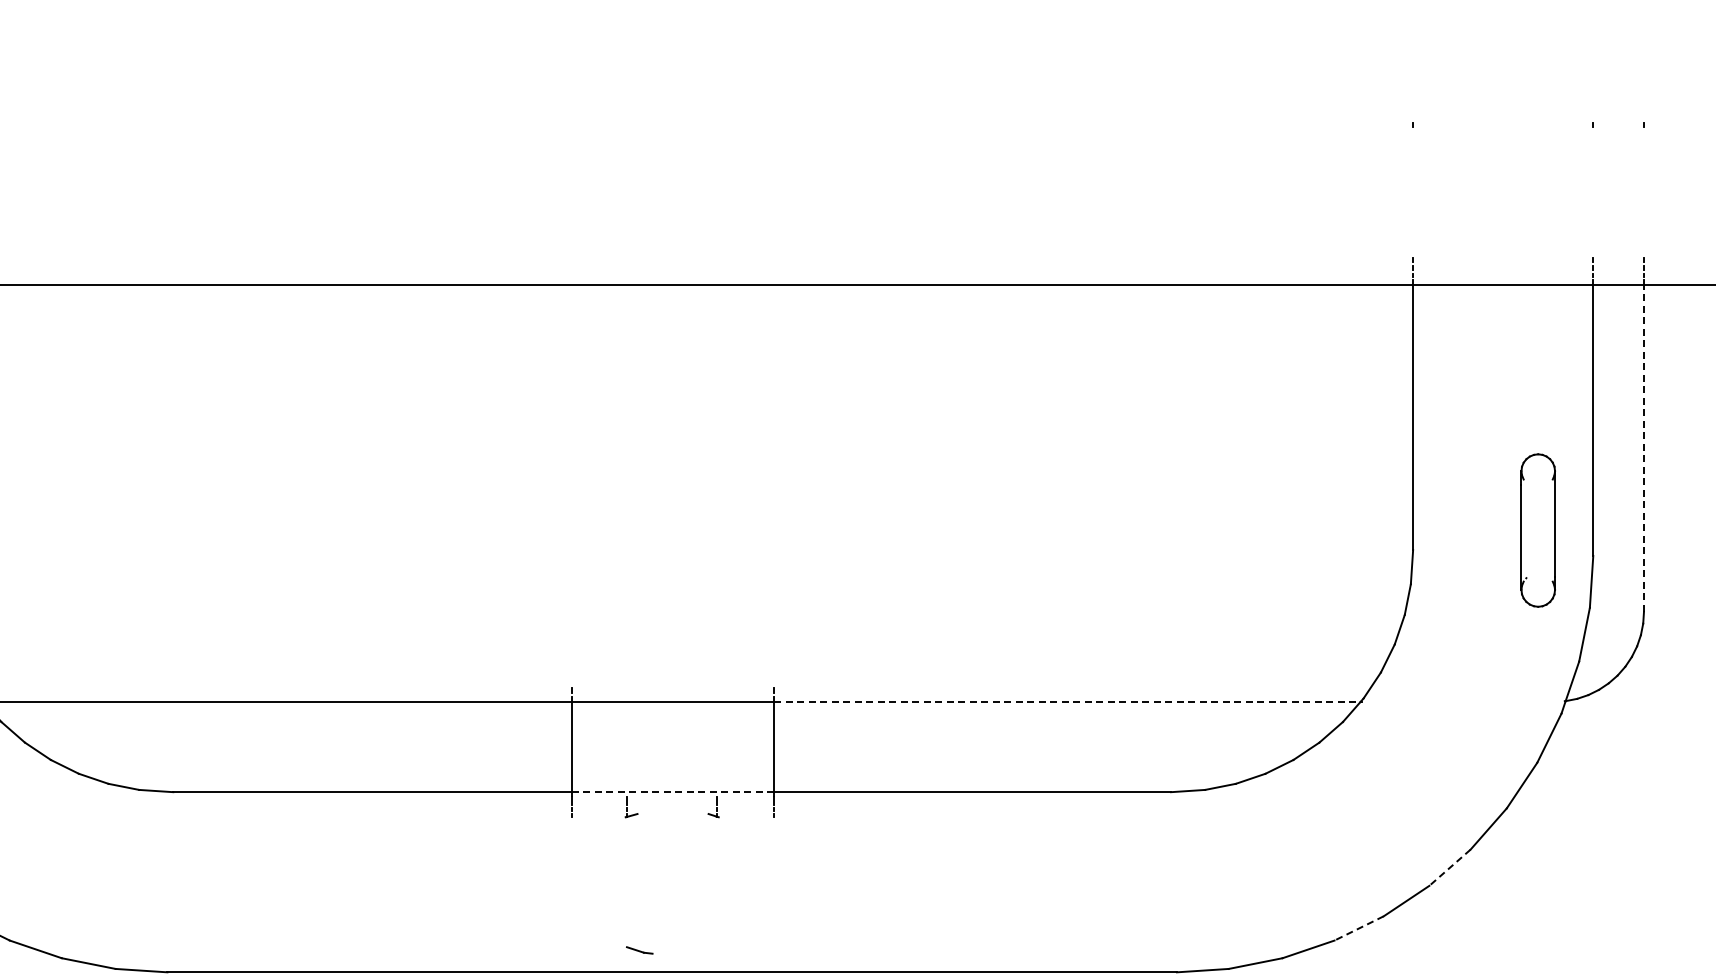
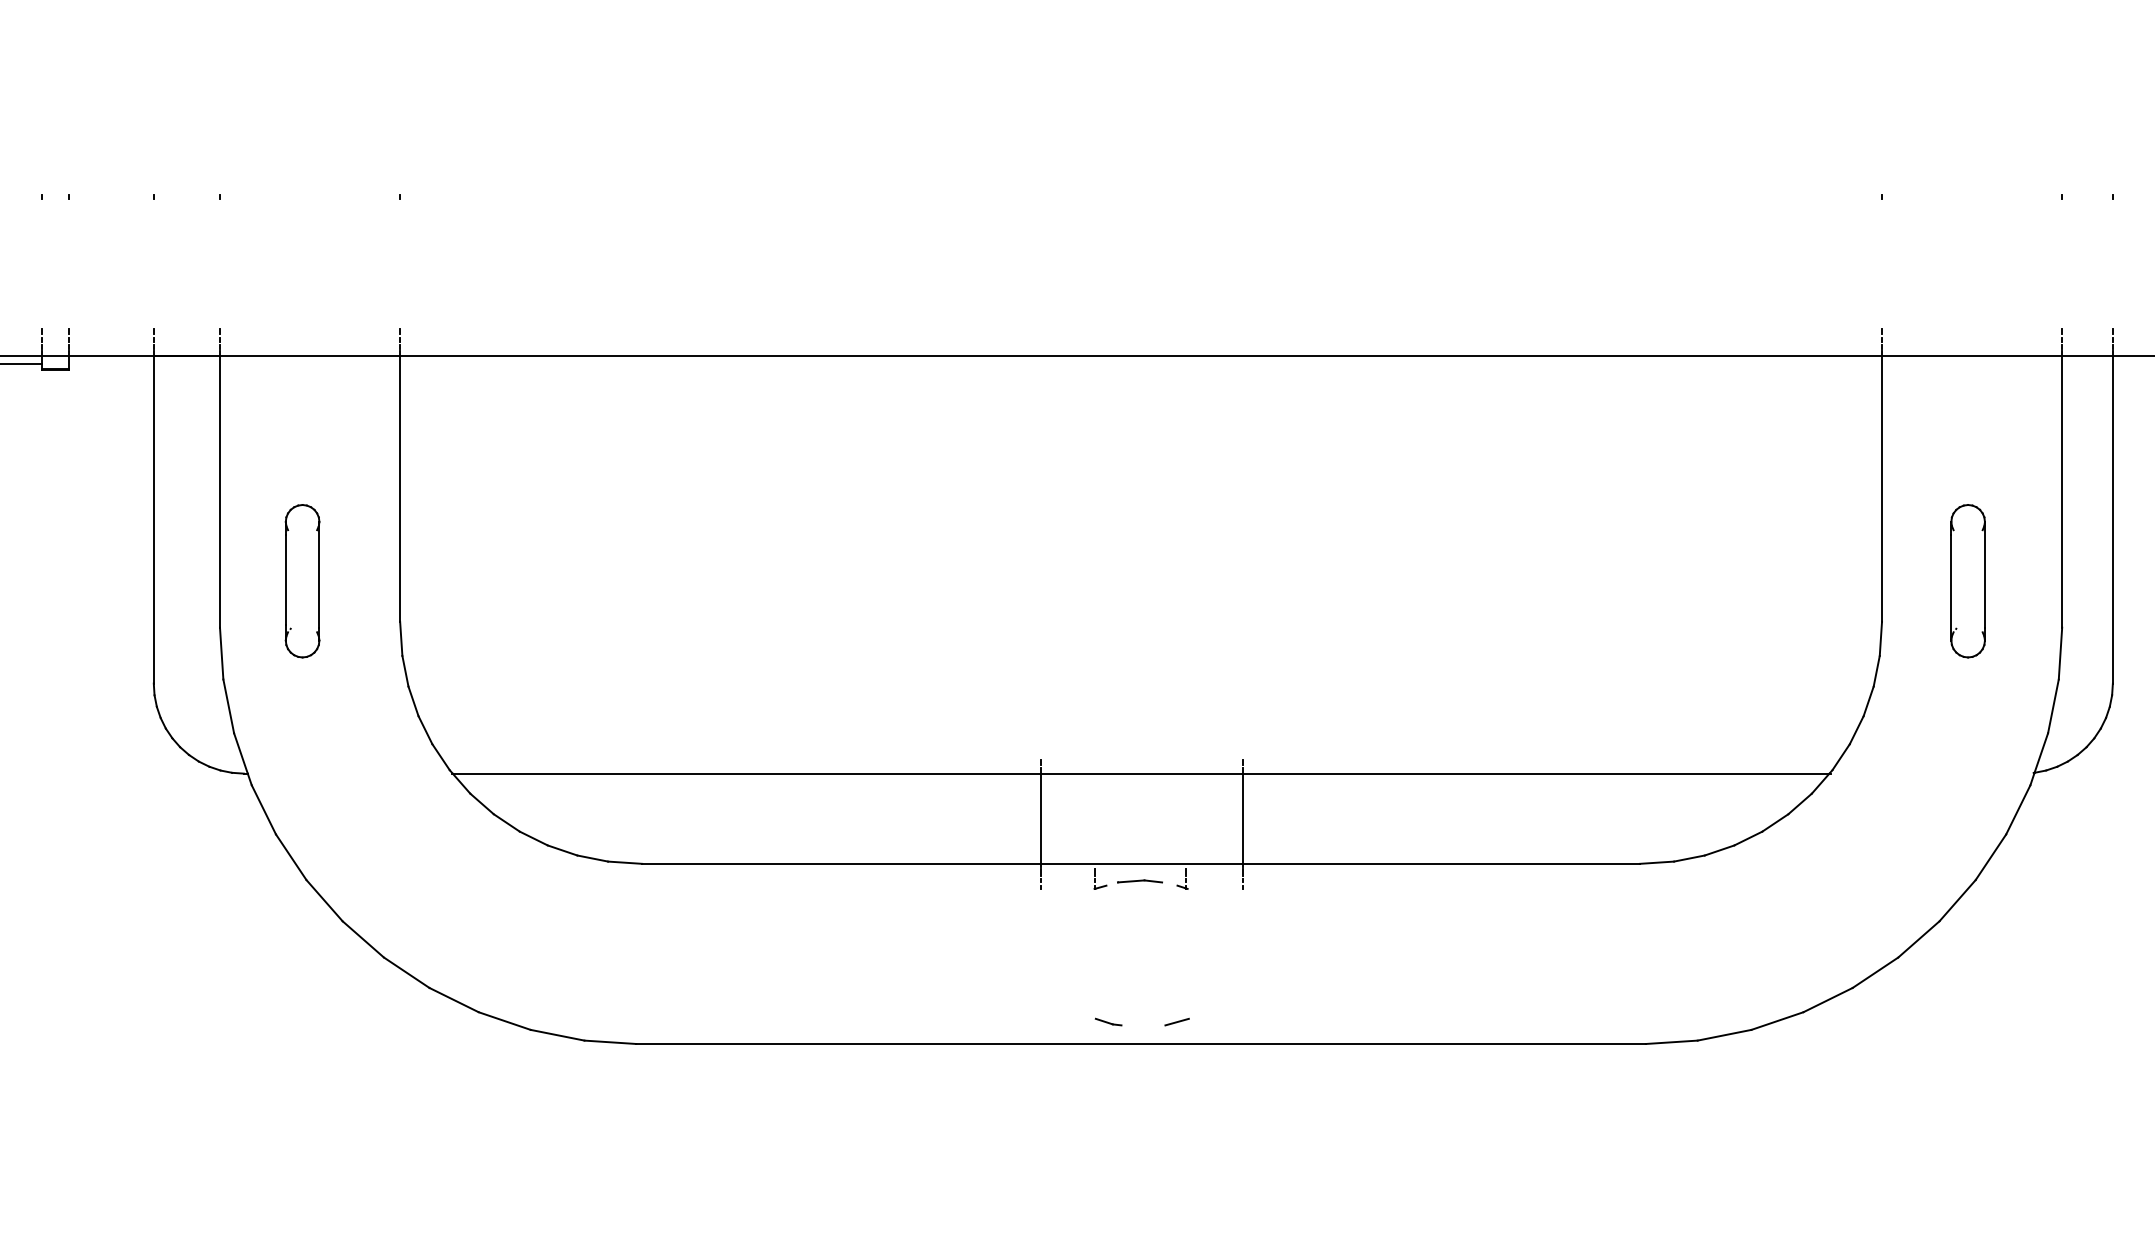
line: (1643, 448) -> (2112, 520), dashed -> solid
part: (1537, 530) -> (1967, 581), moved
line: (1067, 701) -> (1536, 773), dashed -> solid
line: (672, 791) -> (1141, 863), dashed -> solid
part: (670, 809) -> (1139, 881), added
line: (1449, 867) -> (1918, 939), dashed -> solid
line: (1358, 928) -> (1827, 1000), dashed -> solid
line: (707, 949) -> (1176, 1021), added

